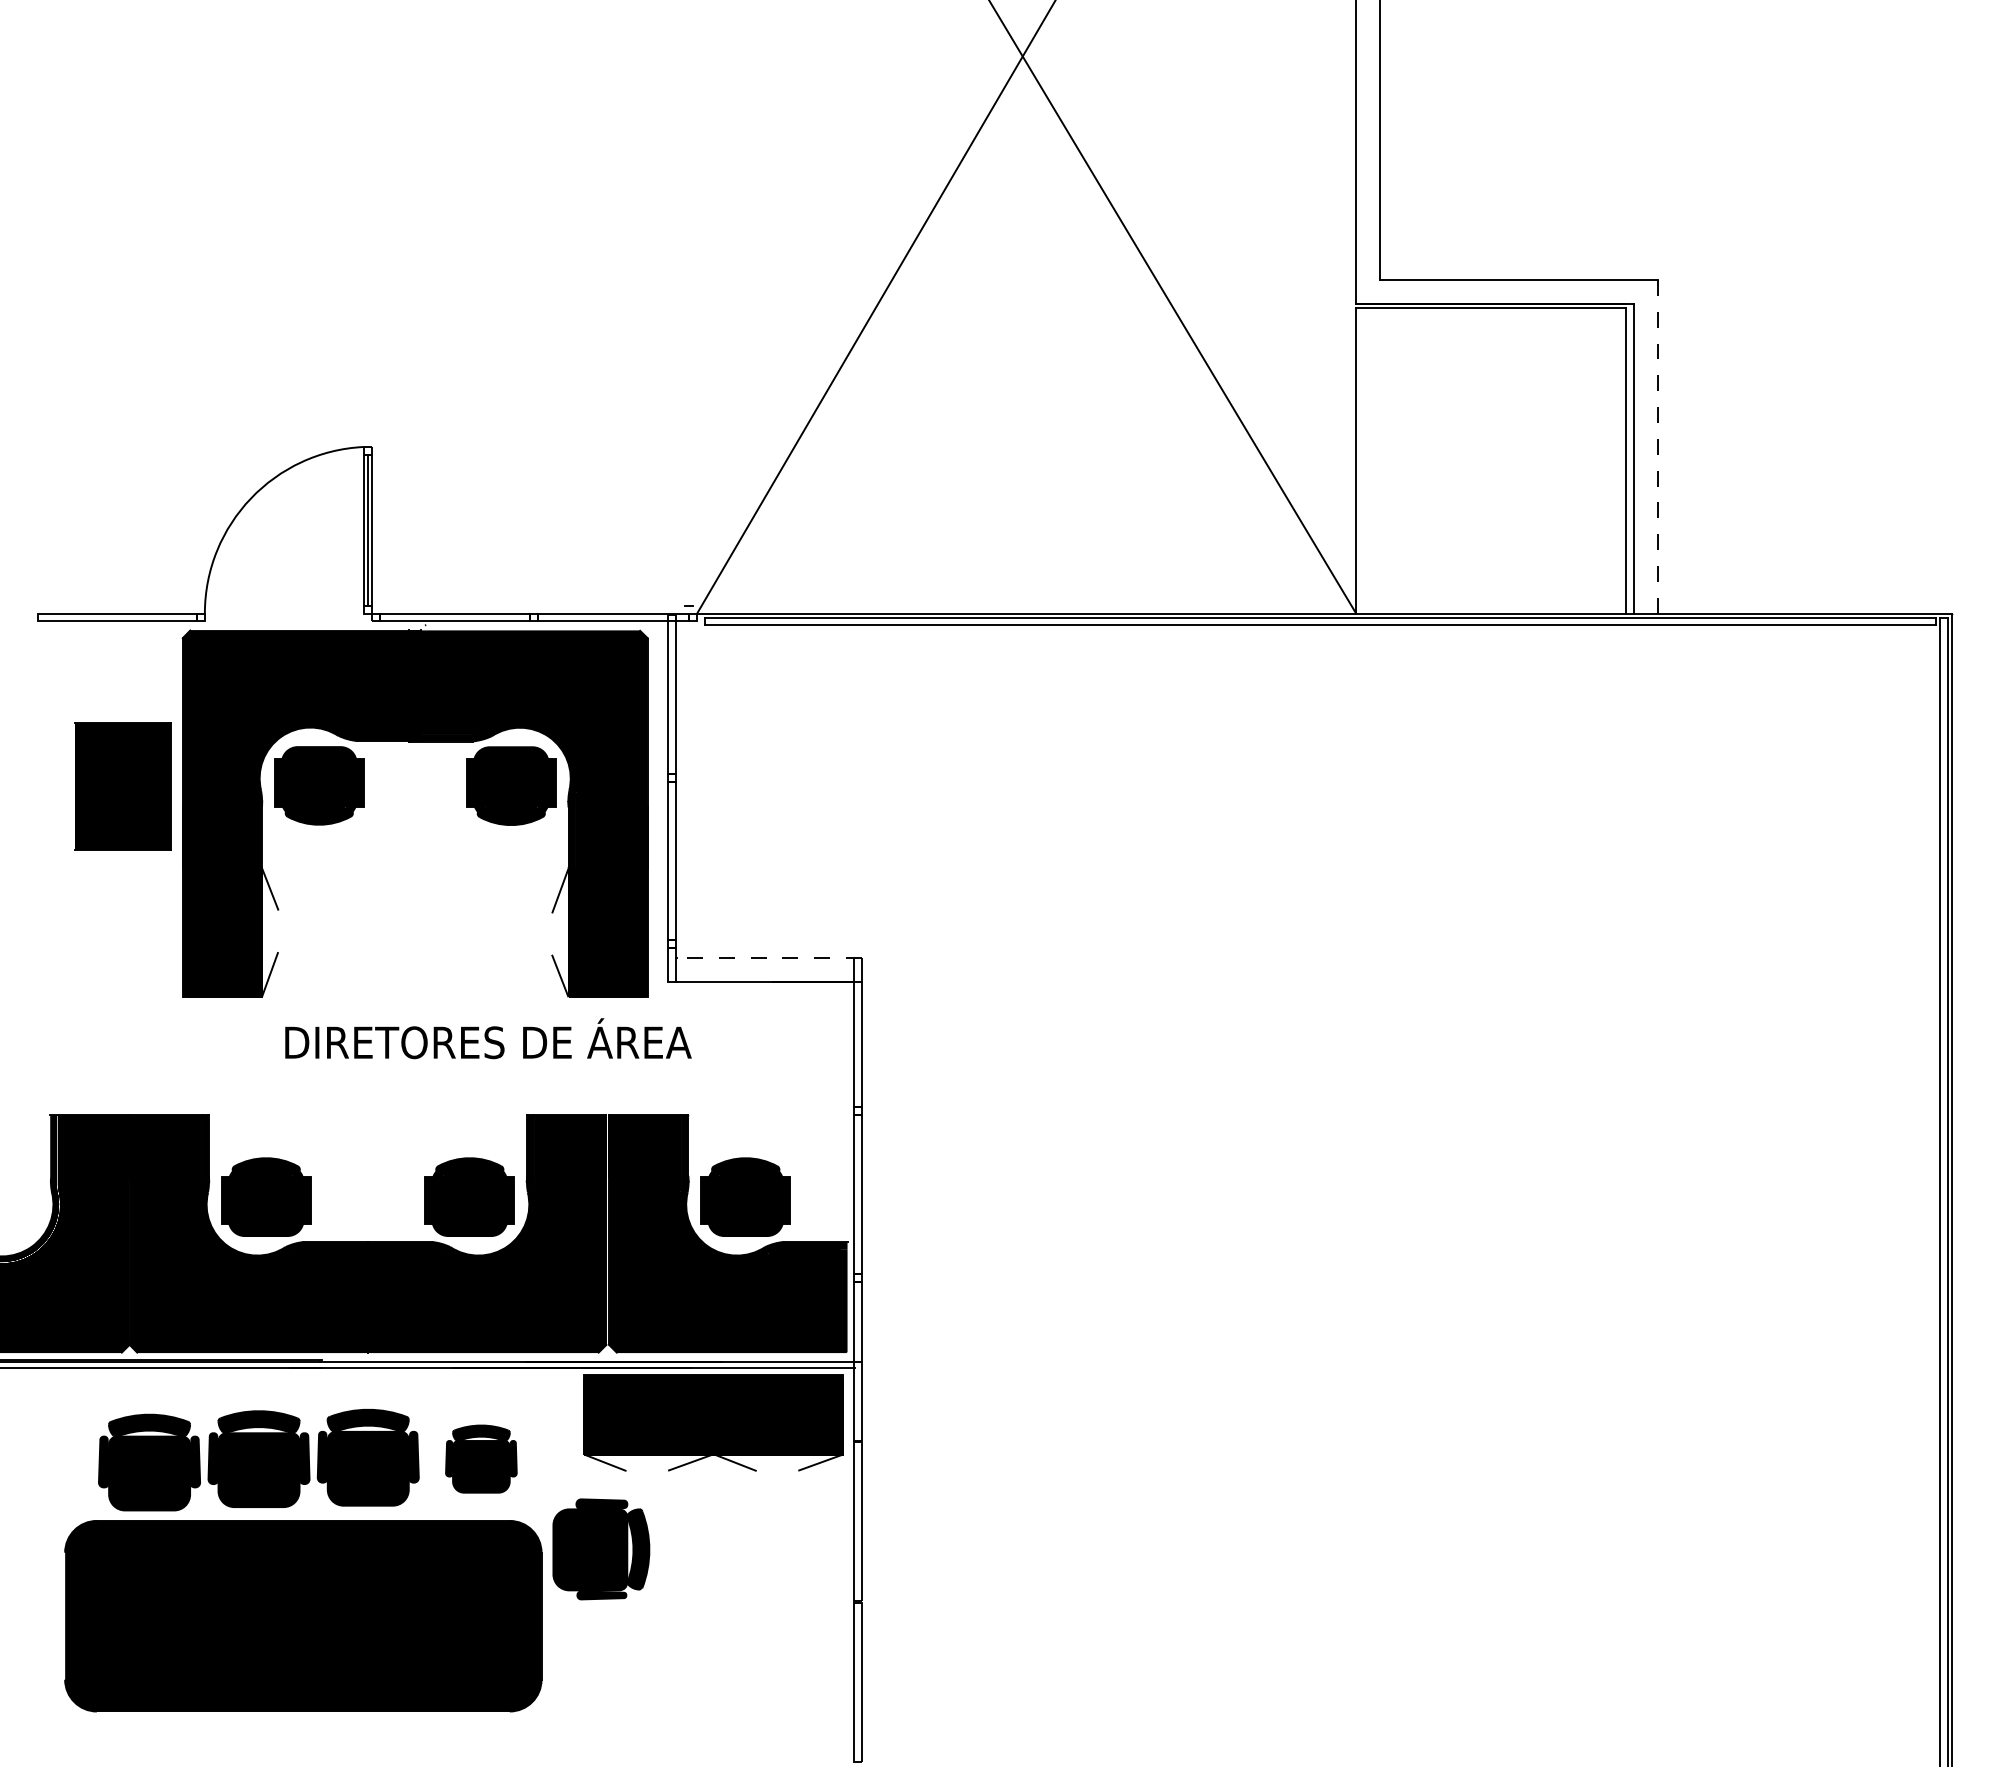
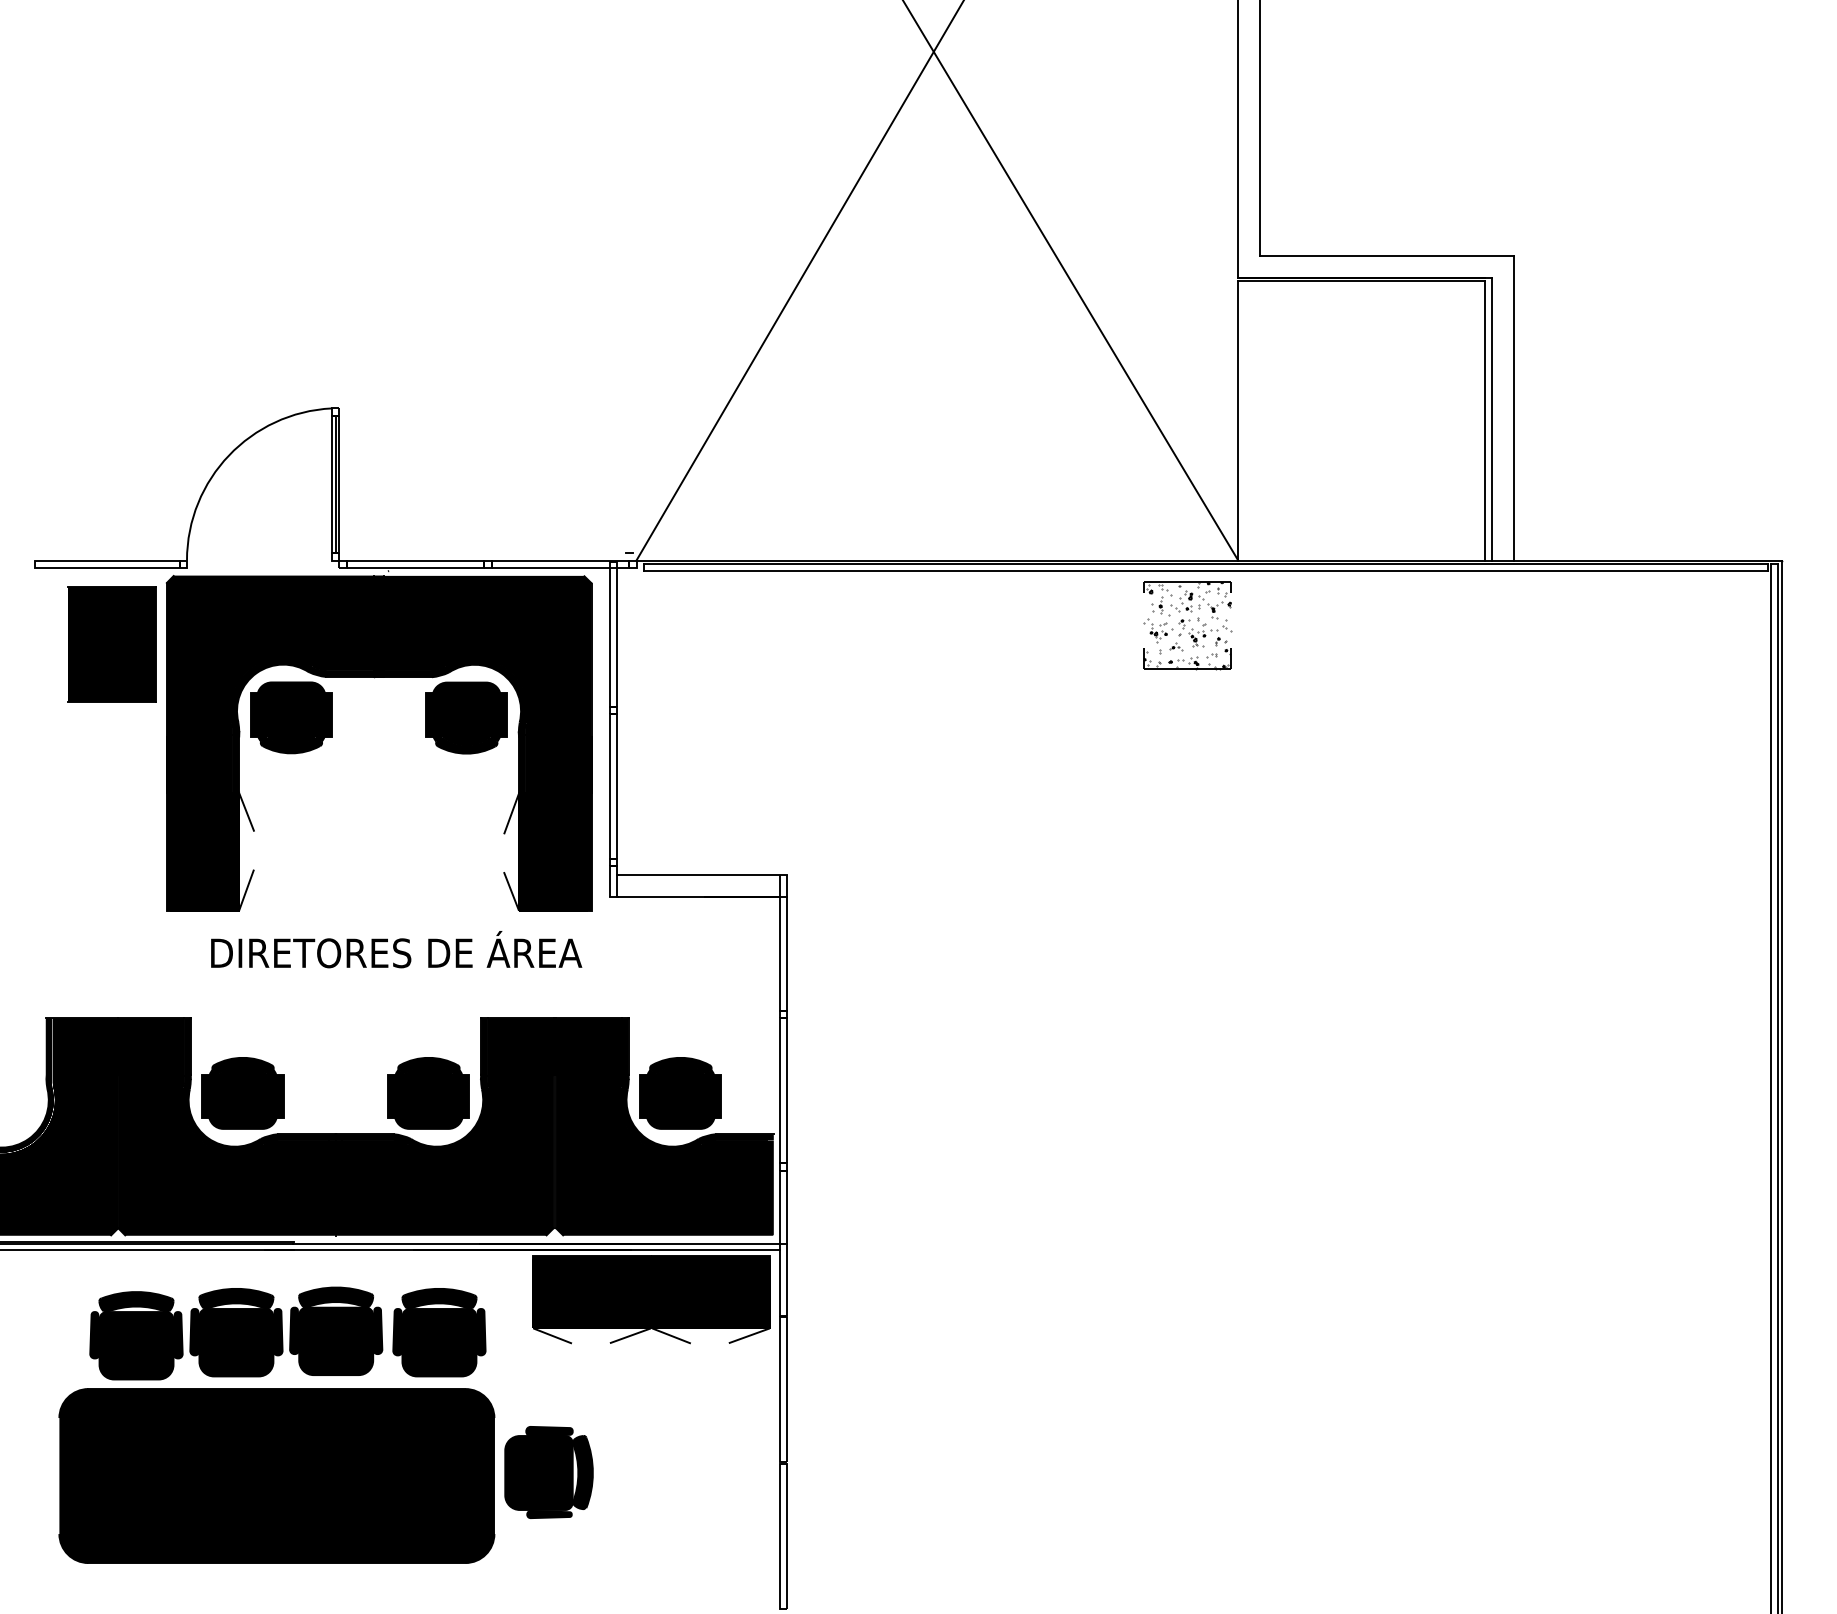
line: (1657, 446) -> (1513, 407), dashed -> solid
part: (1300, 685) -> (1187, 626), added
part: (122, 786) -> (111, 644), moved
line: (769, 958) -> (702, 875), dashed -> solid
text: (488, 1038) -> (396, 949), moved
part: (481, 1458) -> (439, 1332), size x1.43
part: (601, 1549) -> (549, 1472), moved

